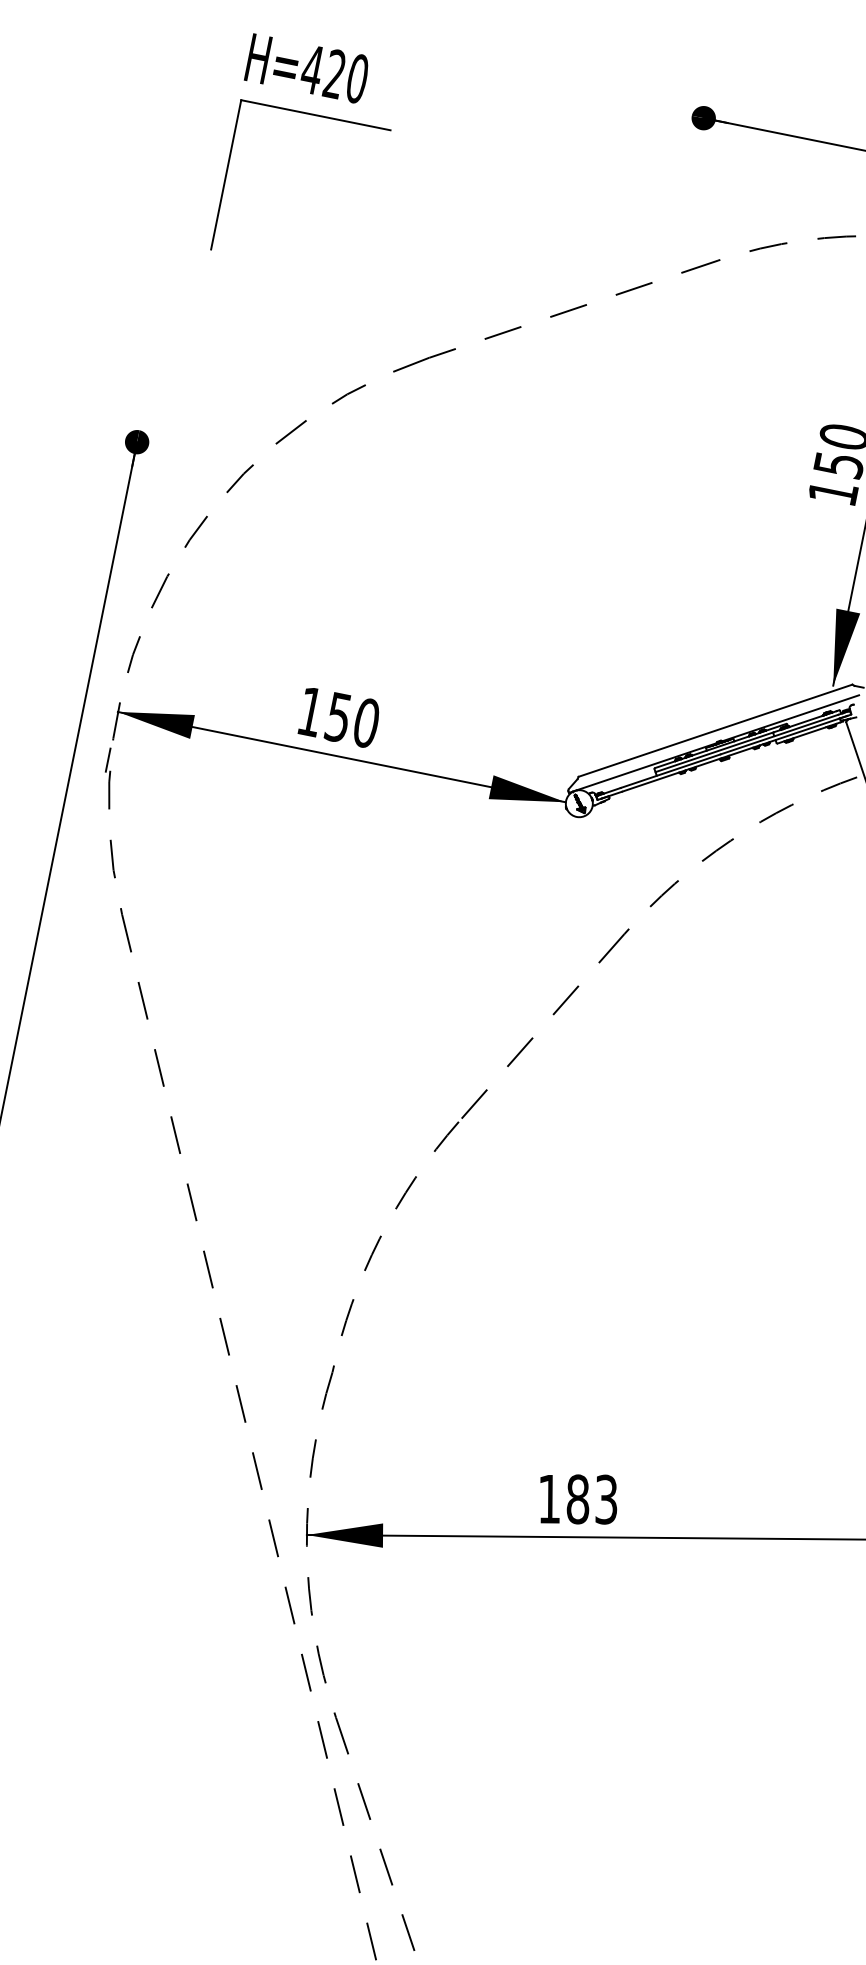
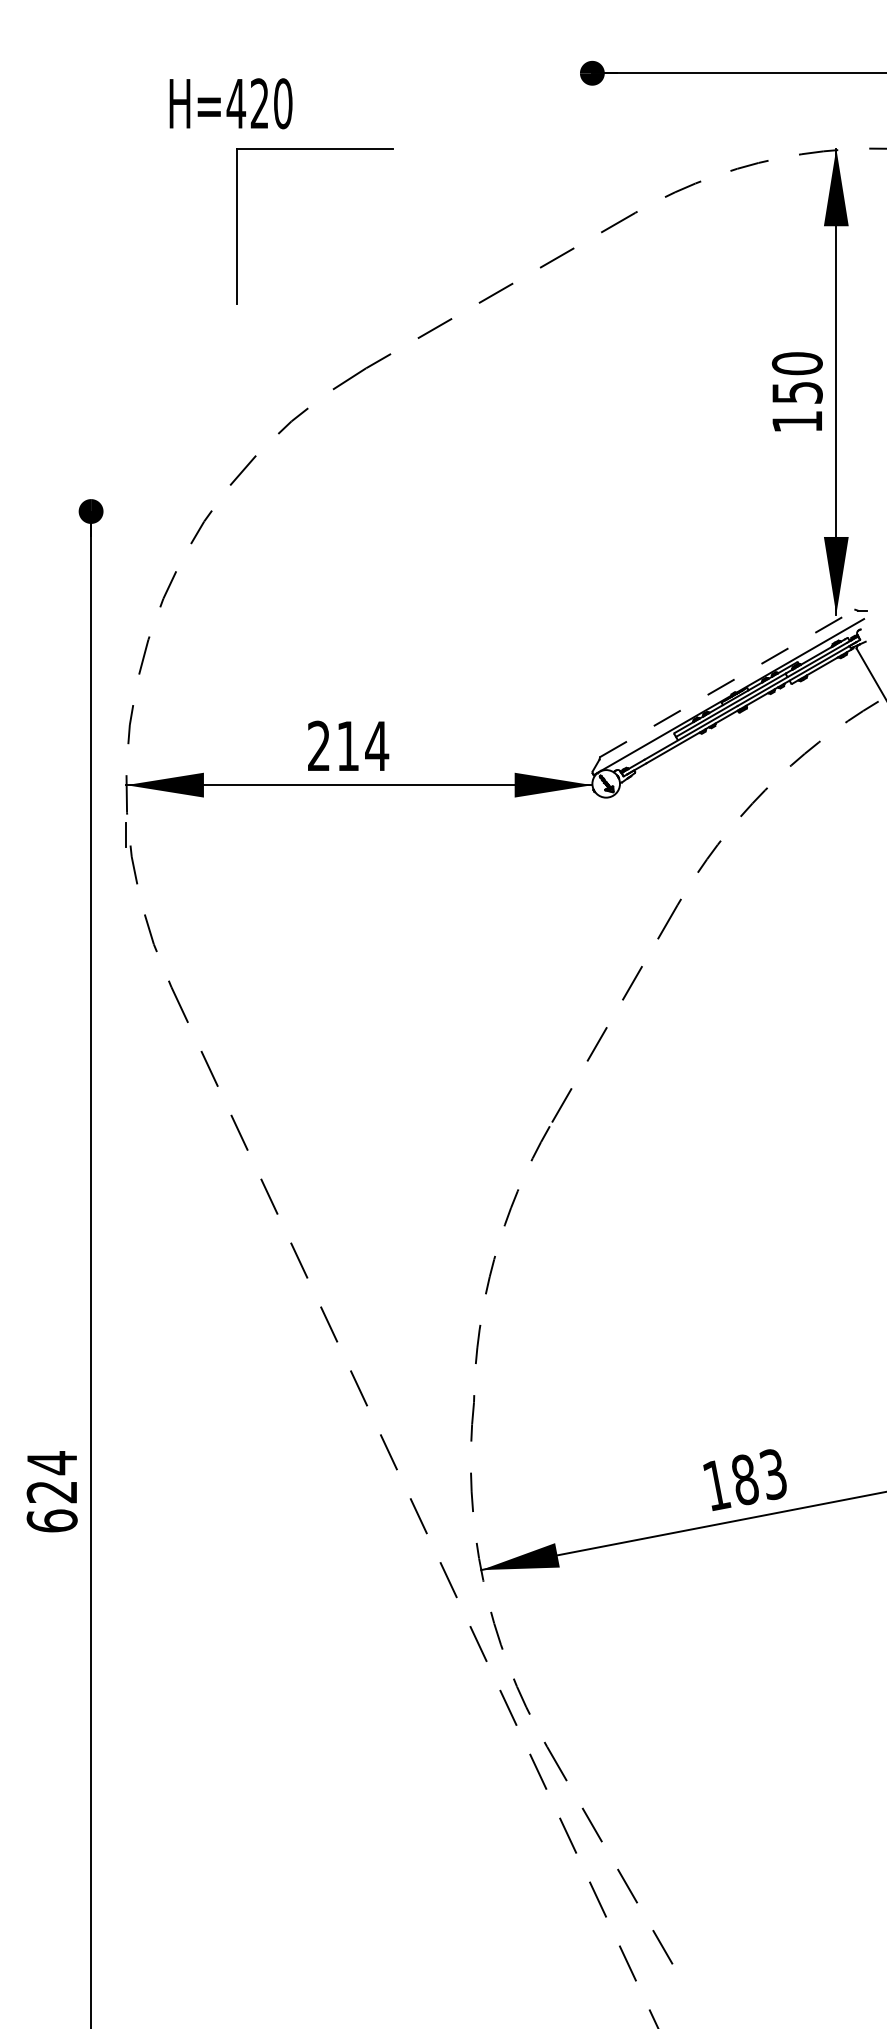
text: (306, 68) -> (230, 103), moved
part: (315, 116) -> (314, 149), moved
text: (339, 716) -> (348, 745), 150 -> 214
line: (716, 730) -> (728, 683), solid -> dashed

